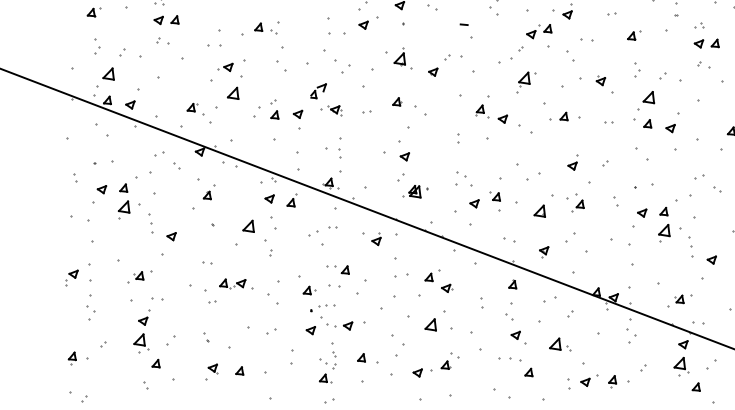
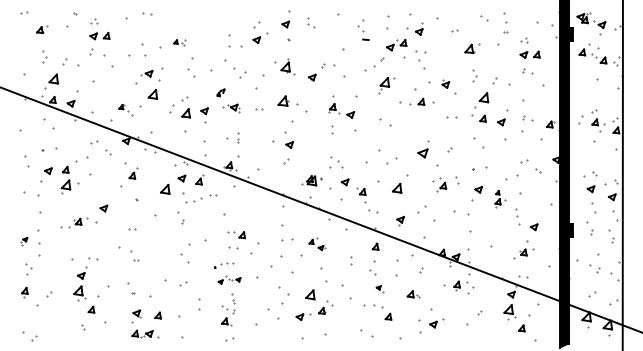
line: (463, 24) -> (365, 39), moved
part: (266, 28) -> (179, 42), size x0.6
part: (634, 35) -> (472, 48), size x1.4
part: (586, 39) -> (420, 51), moved
part: (163, 40) -> (97, 52), size x1.6
part: (213, 45) -> (137, 56), size x1.6
part: (318, 90) -> (220, 92), size x0.6
part: (397, 102) -> (283, 101), size x1.6
part: (274, 109) -> (185, 107), size x1.4
part: (198, 112) -> (125, 109), size x0.7
part: (491, 113) -> (341, 110), moved
part: (564, 116) -> (421, 101), moved
part: (609, 122) -> (452, 117), size x1.6
part: (703, 123) -> (527, 118), added
part: (339, 147) -> (237, 137), size x0.6
part: (572, 162) -> (423, 149), size x1.4
part: (75, 178) -> (27, 162), size x1.6
part: (414, 191) -> (311, 180), moved
part: (495, 201) -> (361, 195), moved
part: (575, 202) -> (439, 184), moved
part: (151, 222) -> (87, 197), removed
part: (669, 224) -> (500, 198), size x0.6
part: (248, 225) -> (165, 188), moved
part: (323, 231) -> (205, 198), moved
part: (372, 239) -> (263, 210), removed
part: (139, 276) -> (78, 222), moved
part: (71, 277) -> (24, 241), size x0.6
part: (439, 280) -> (317, 243), size x0.7
part: (236, 283) -> (145, 333), moved
part: (309, 290) -> (213, 251), removed
part: (549, 299) -> (404, 258), size x1.6
part: (679, 300) -> (523, 253), moved
part: (90, 313) -> (28, 269), moved
part: (431, 324) -> (310, 294), moved
part: (329, 325) -> (229, 279), size x0.6
part: (206, 337) -> (131, 288), size x1.6
part: (517, 337) -> (379, 288), size x0.6
part: (171, 340) -> (103, 291), size x1.6
part: (560, 344) -> (413, 294), size x0.7
part: (71, 358) -> (24, 292), moved
part: (360, 358) -> (254, 305), removed
part: (710, 364) -> (533, 310), size x1.6
part: (611, 380) -> (456, 285), moved
part: (567, 383) -> (419, 325), size x1.6

